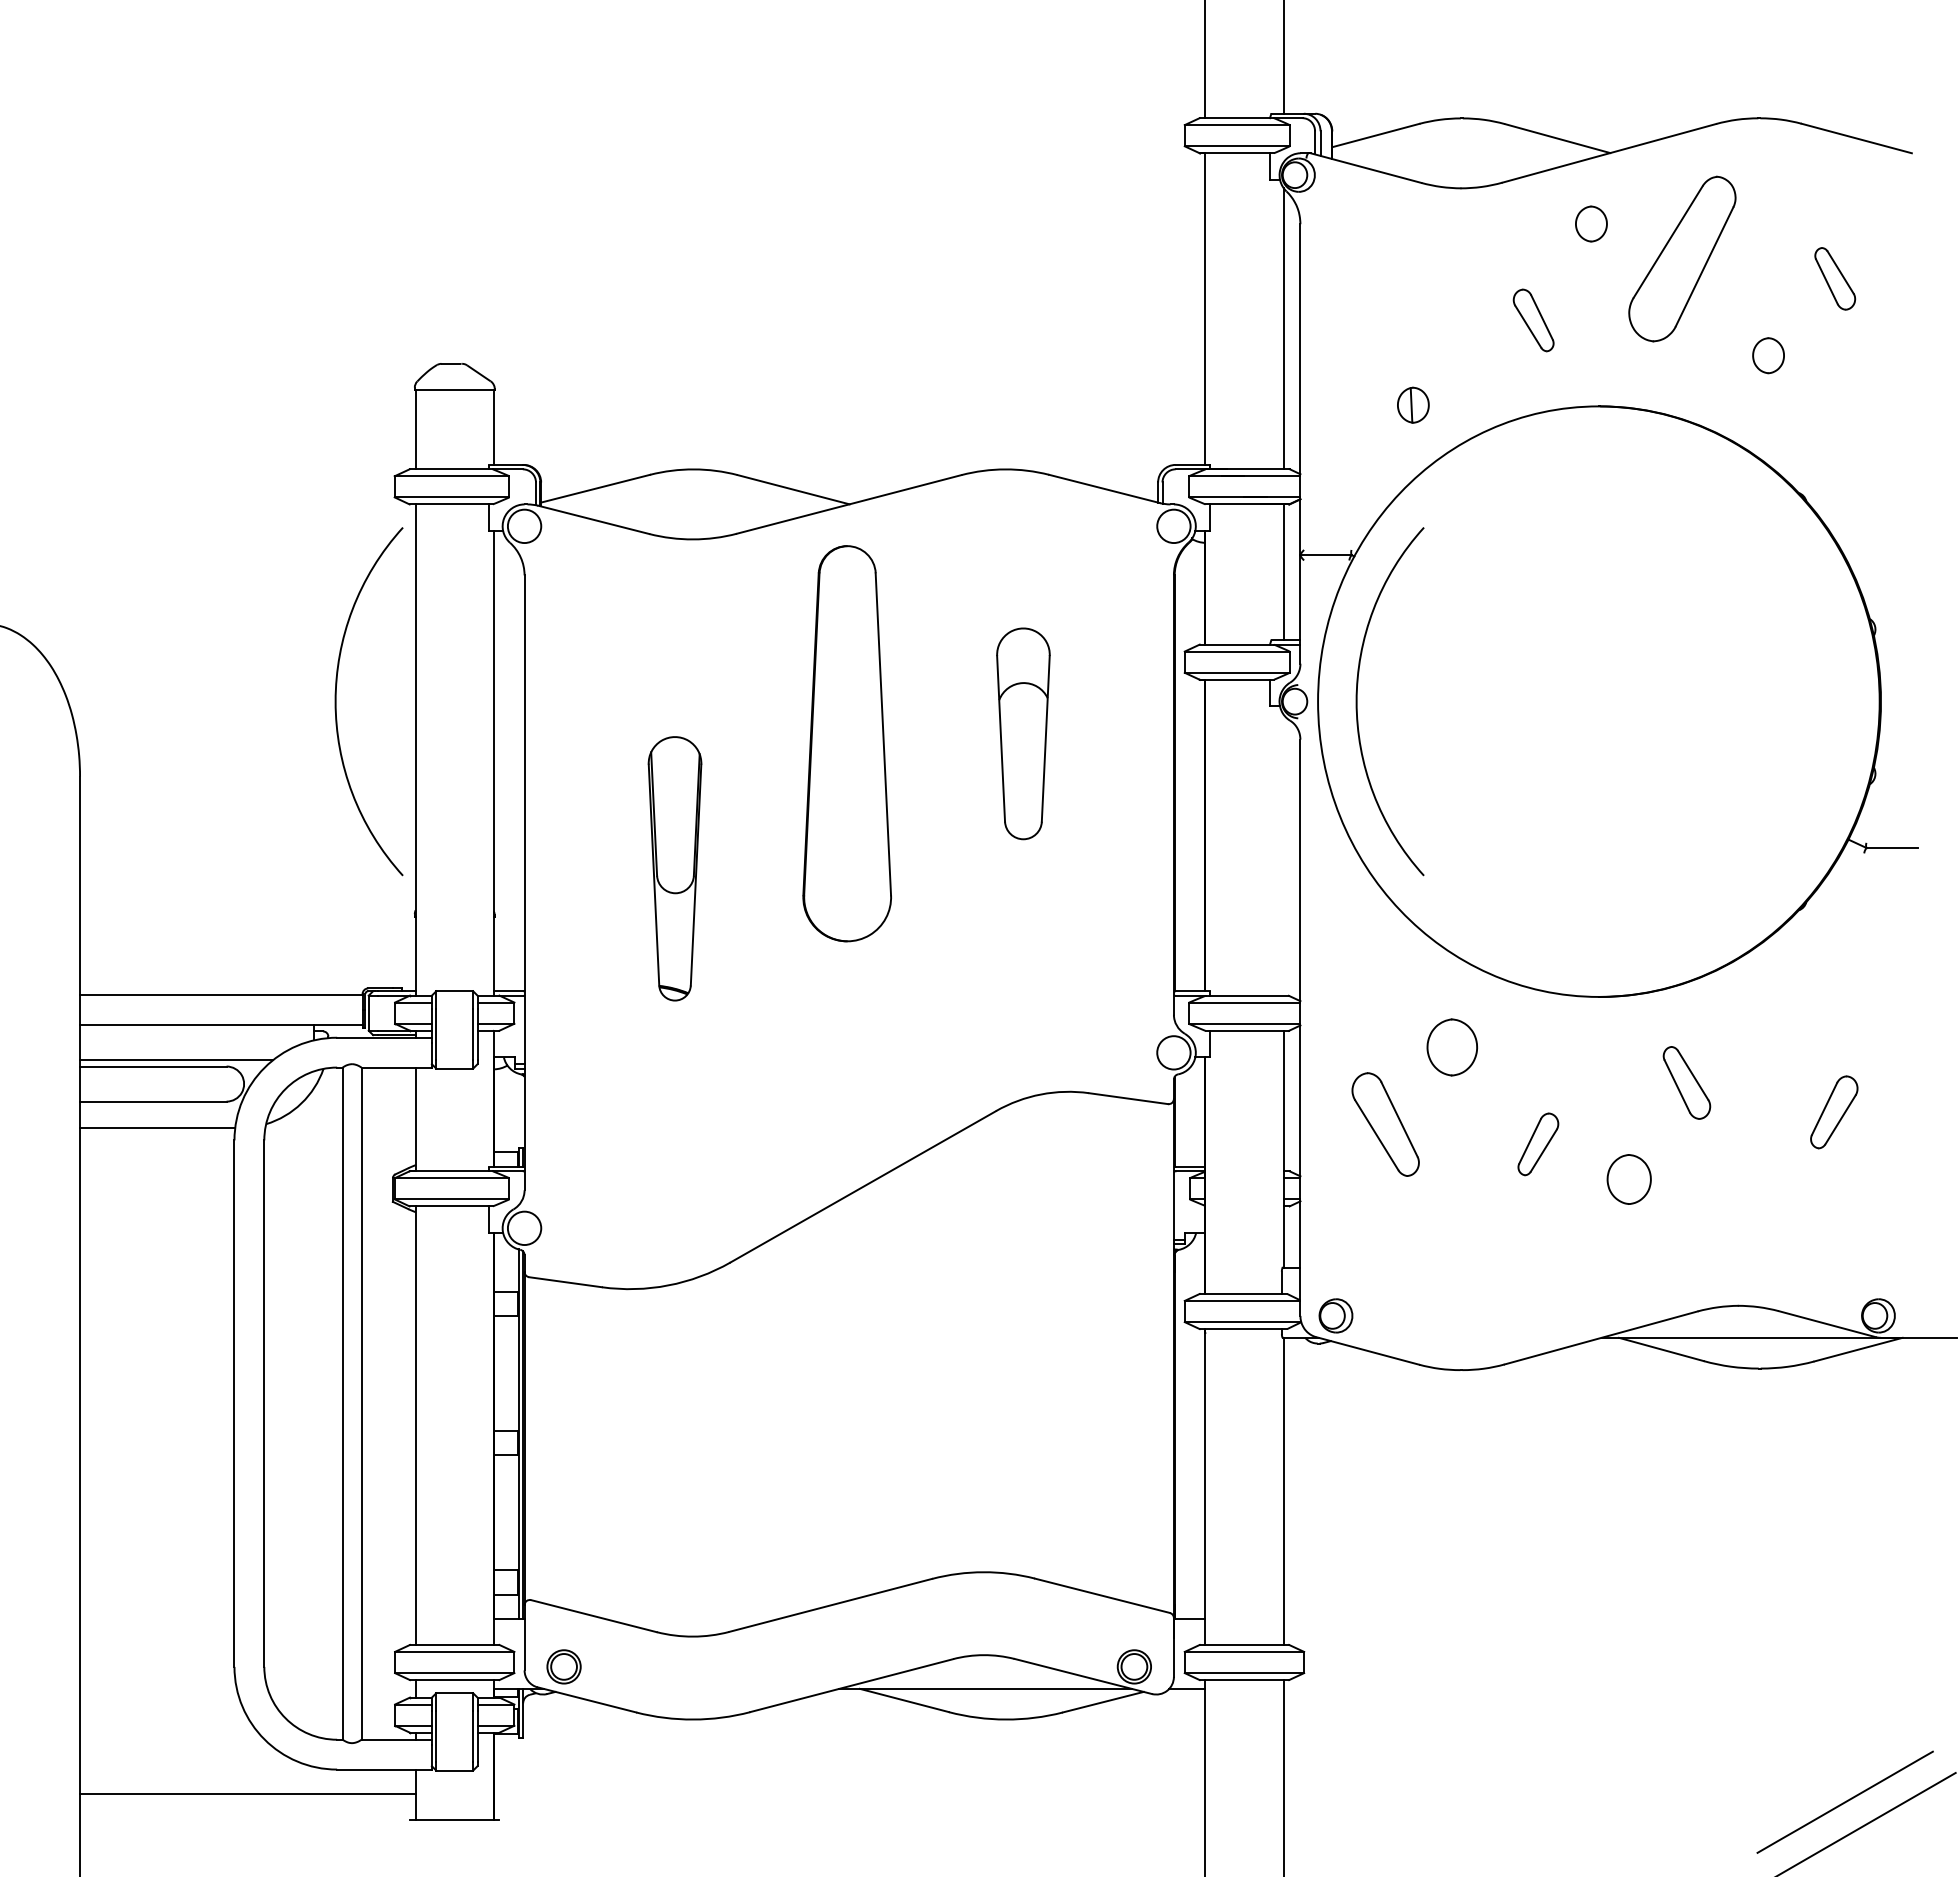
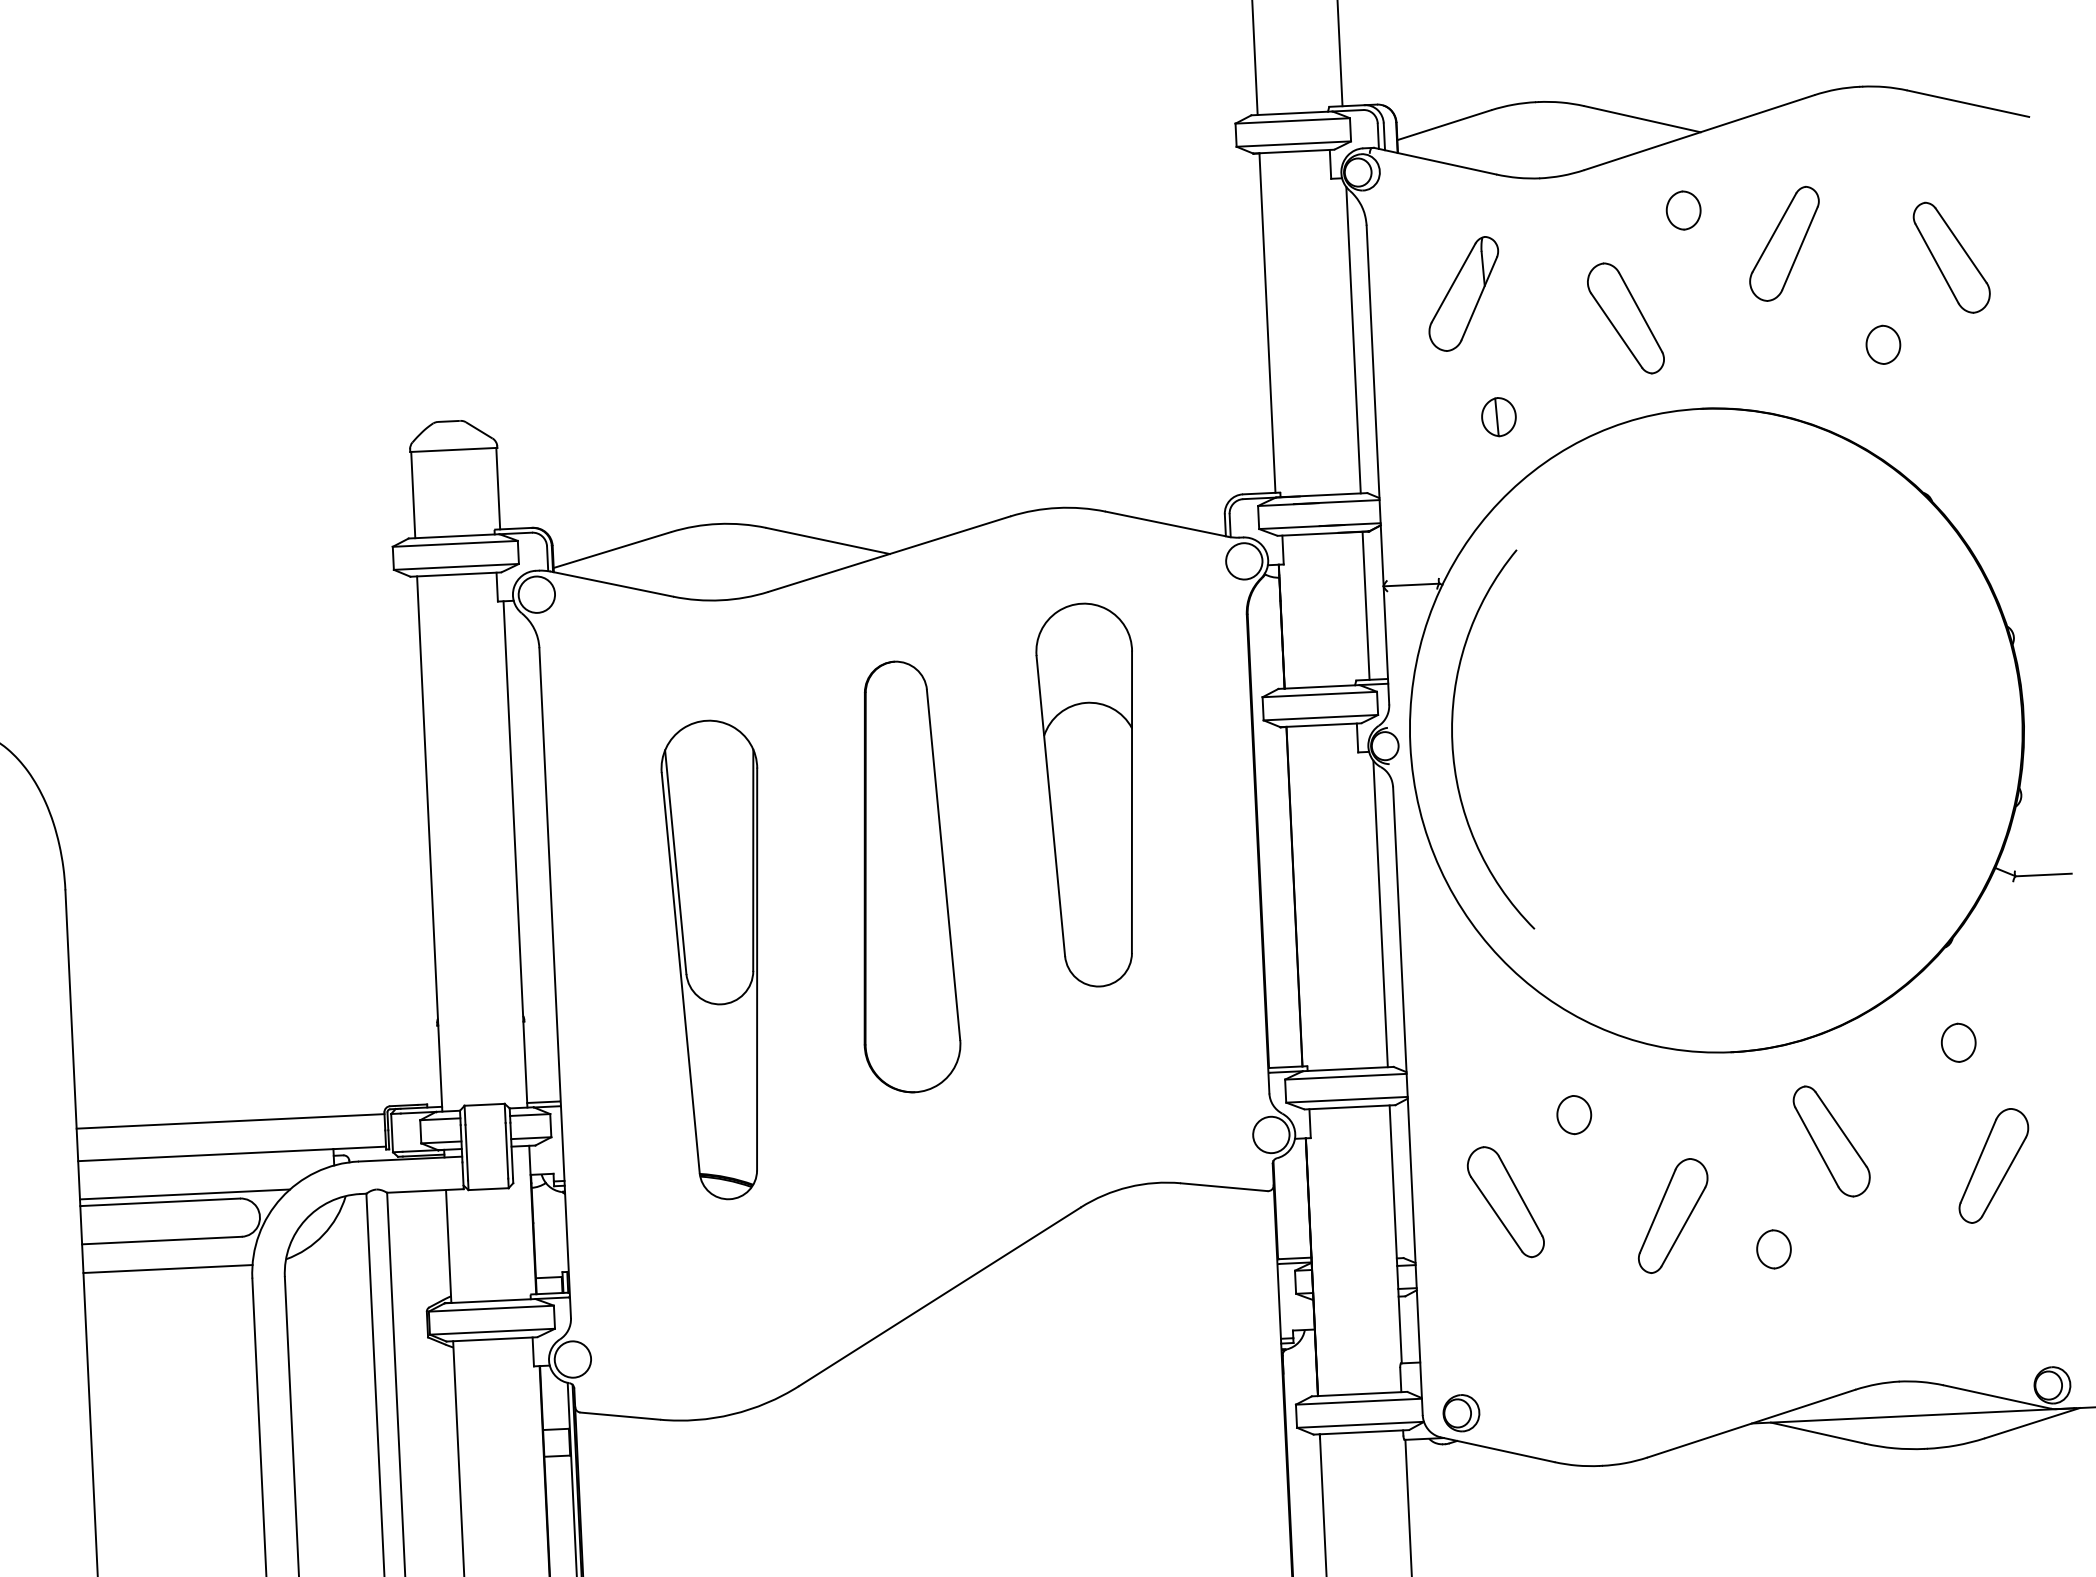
part: (1682, 258) -> (1784, 243), size x0.62
part: (1835, 278) -> (1952, 257), size x1.67
part: (1386, 290) -> (1463, 293), added
part: (1533, 320) -> (1625, 318), size x1.67
arc: (336, 701) -> (340, 795), removed
part: (1023, 733) -> (1091, 794), size x1.67
part: (846, 743) -> (903, 876), moved
line: (1283, 854) -> (1380, 913), added
part: (674, 868) -> (717, 959), size x1.67
part: (1807, 997) -> (1958, 1042), added
part: (1451, 1047) -> (1573, 1114), size x0.62
part: (1686, 1082) -> (1831, 1140), size x1.43
part: (1834, 1112) -> (1994, 1166), size x1.43
part: (1538, 1144) -> (1673, 1216), size x1.67
part: (1629, 1178) -> (1774, 1248), size x0.71

